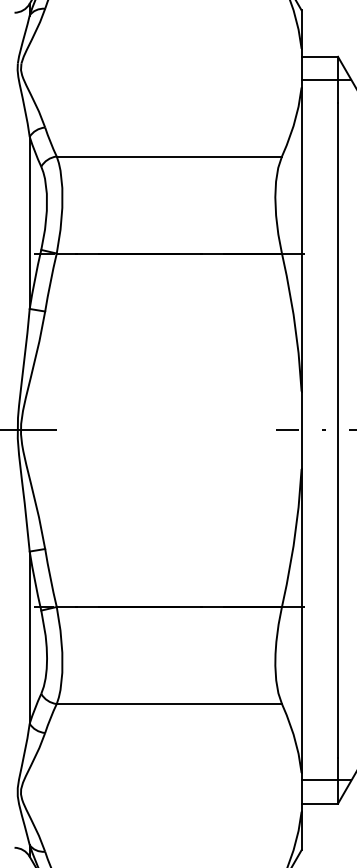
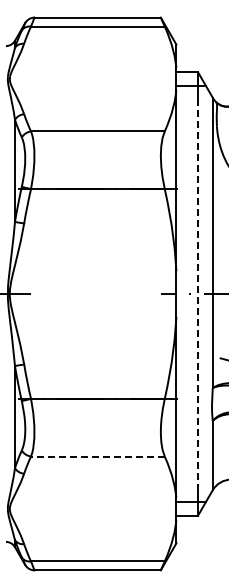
line: (338, 431) -> (198, 294), solid -> dashed
line: (168, 703) -> (97, 456), solid -> dashed

